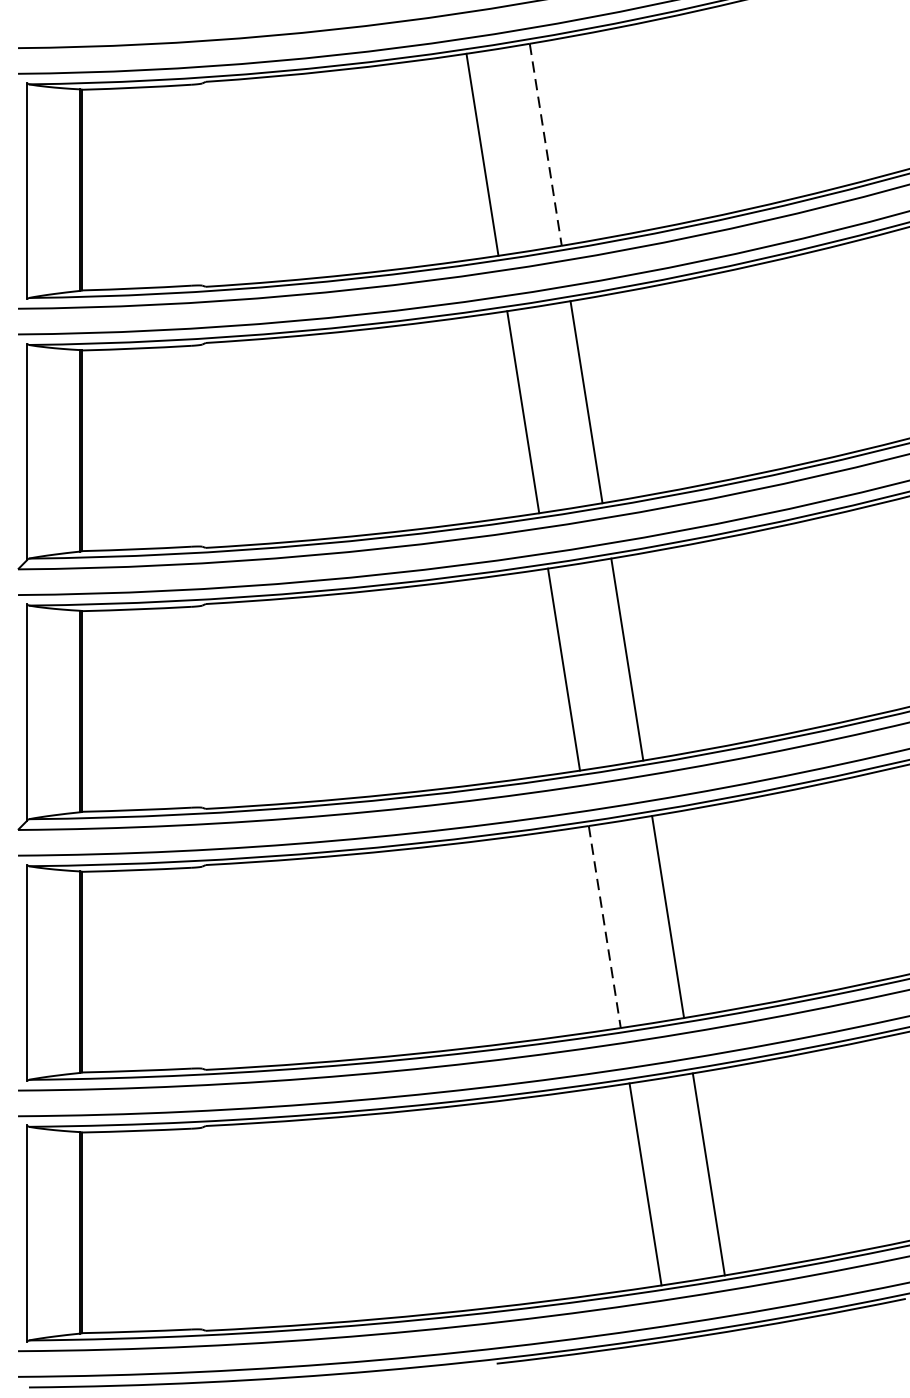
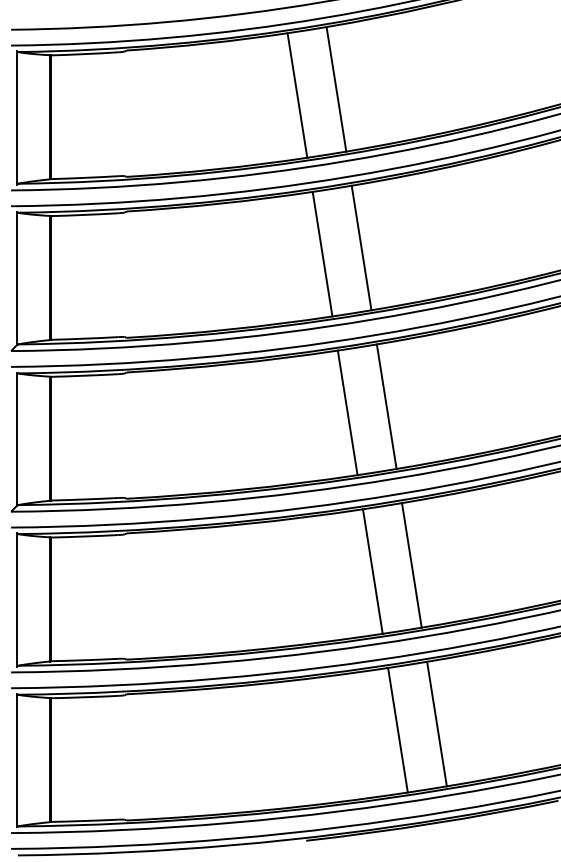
line: (545, 145) -> (336, 89), dashed -> solid
line: (604, 928) -> (372, 572), dashed -> solid

